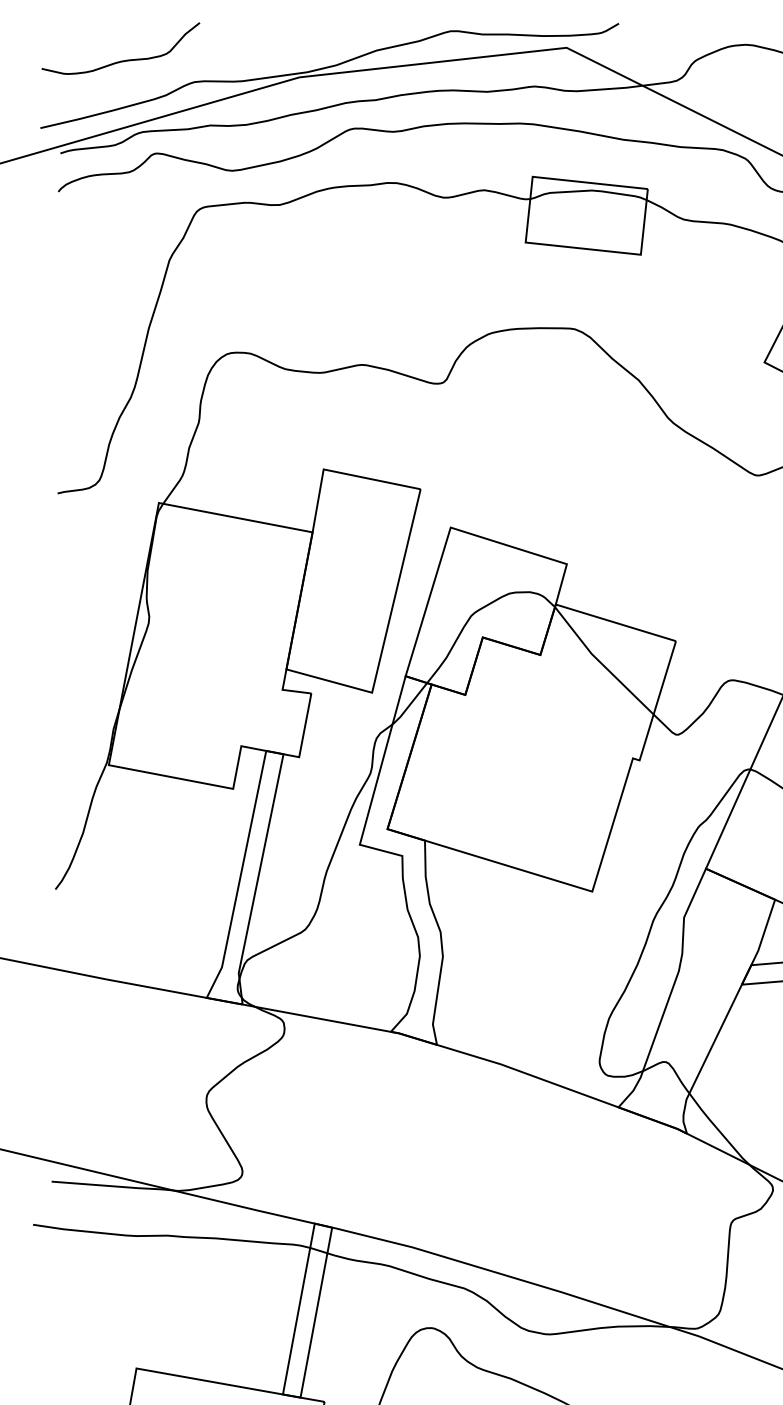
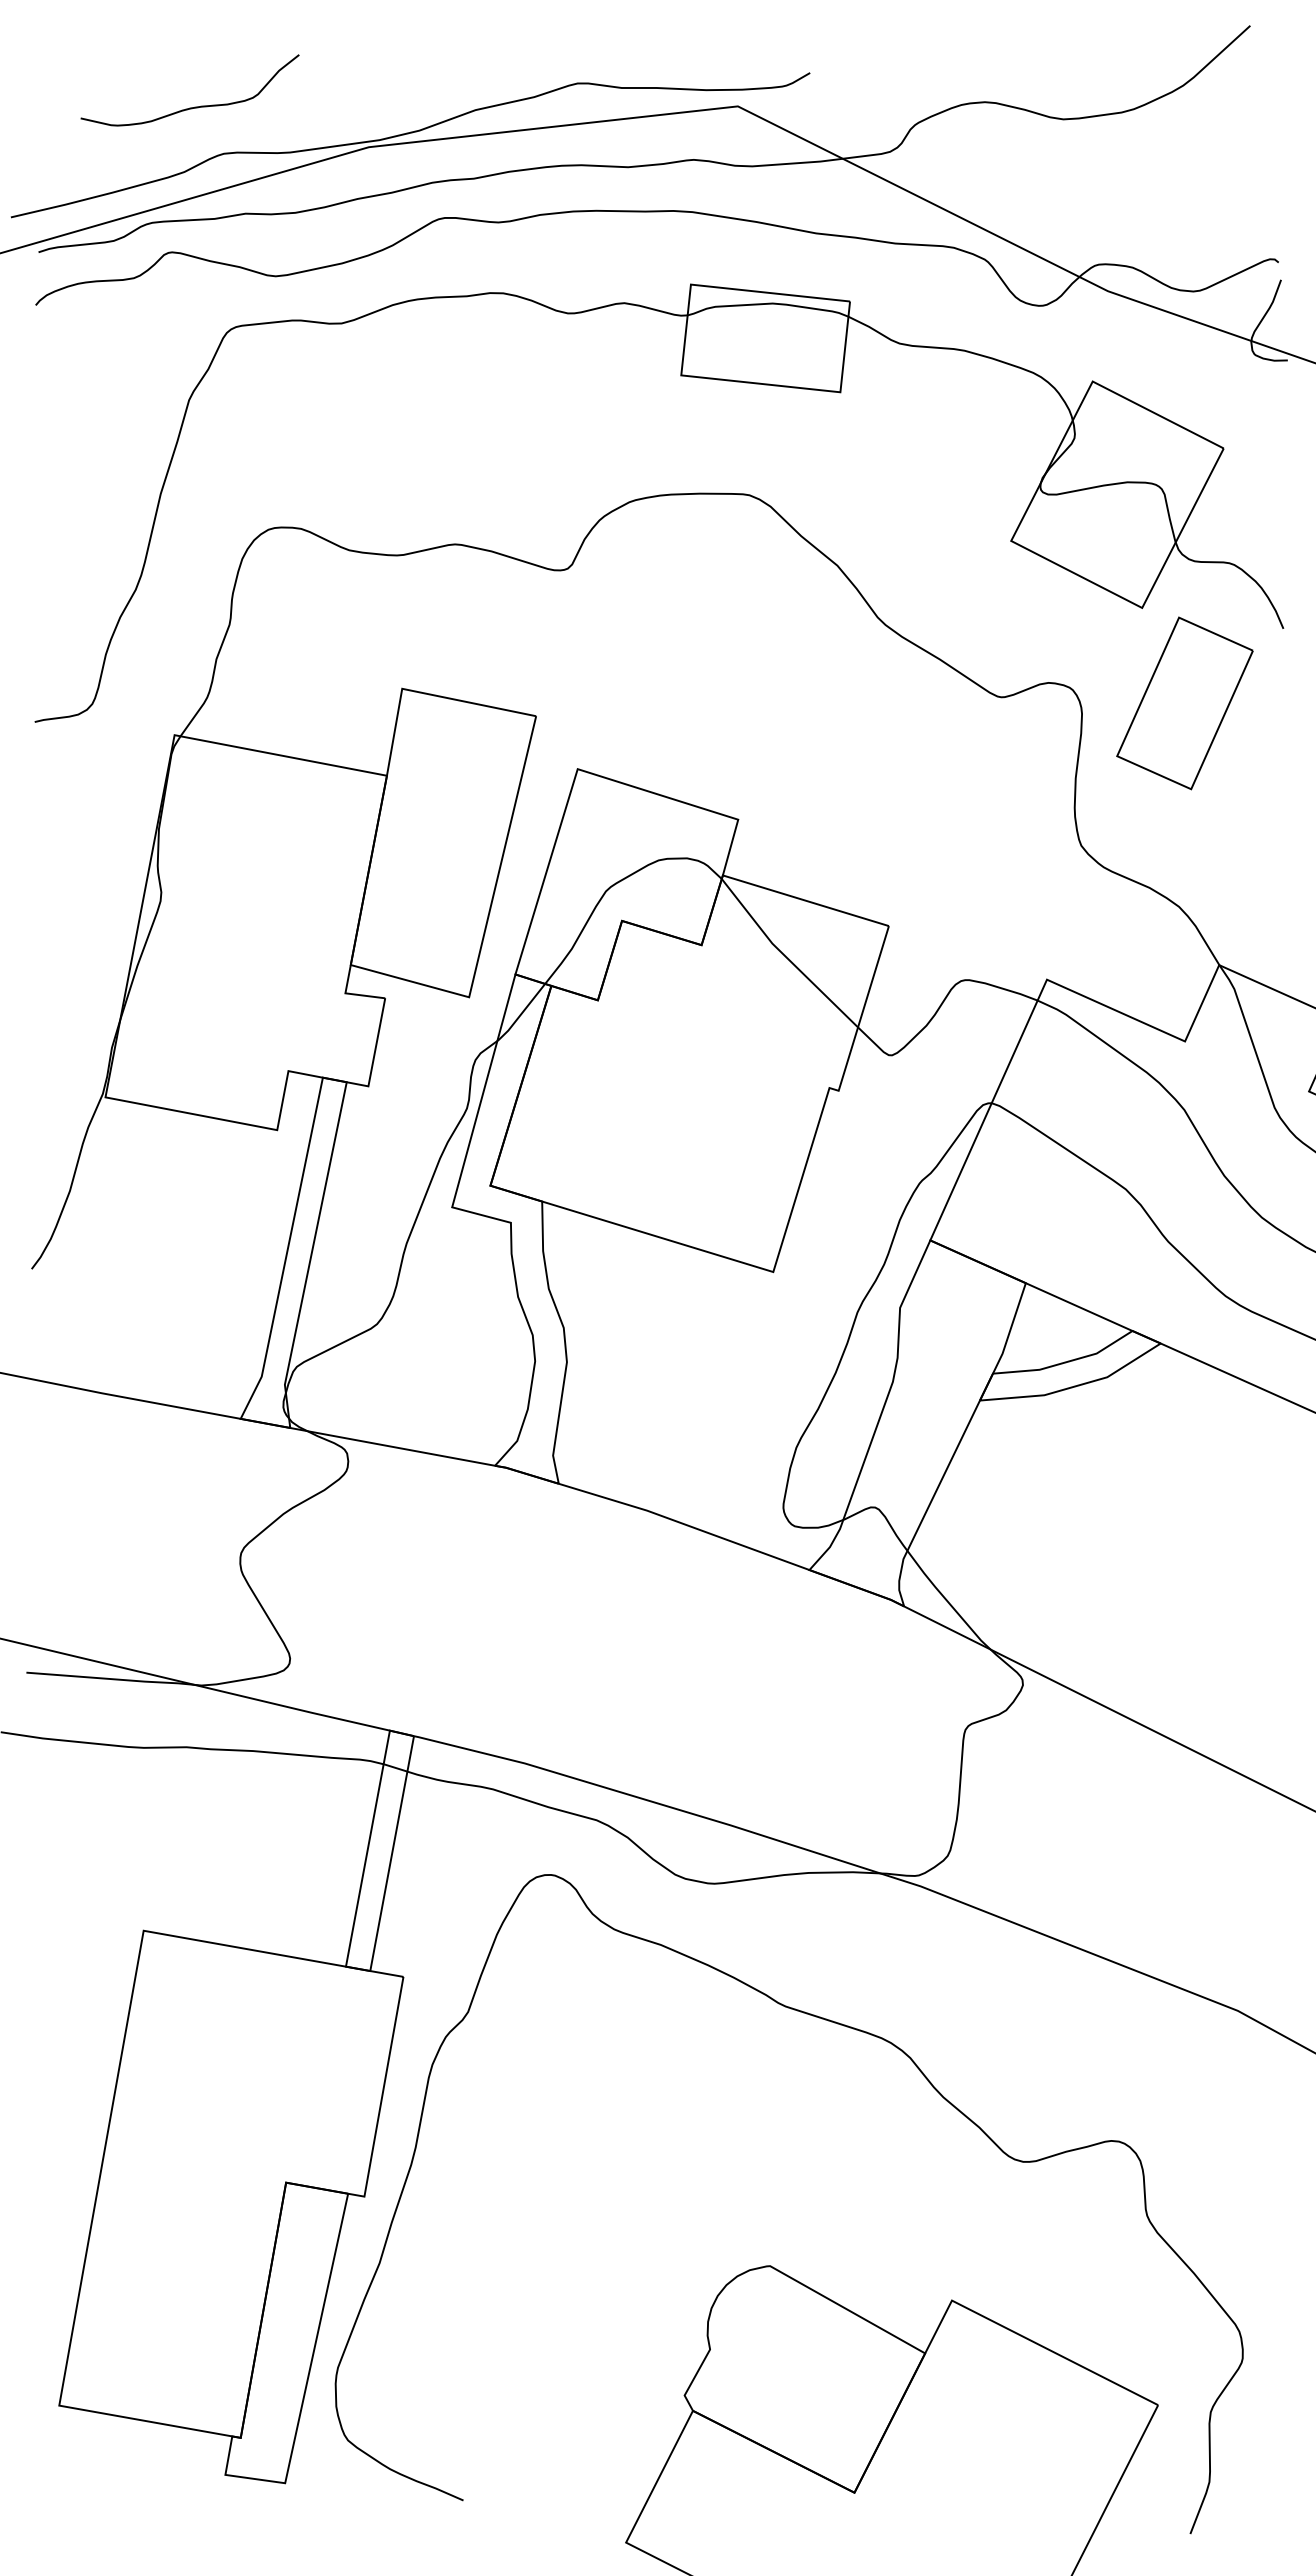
curve: (124, 60) -> (194, 106), moved

